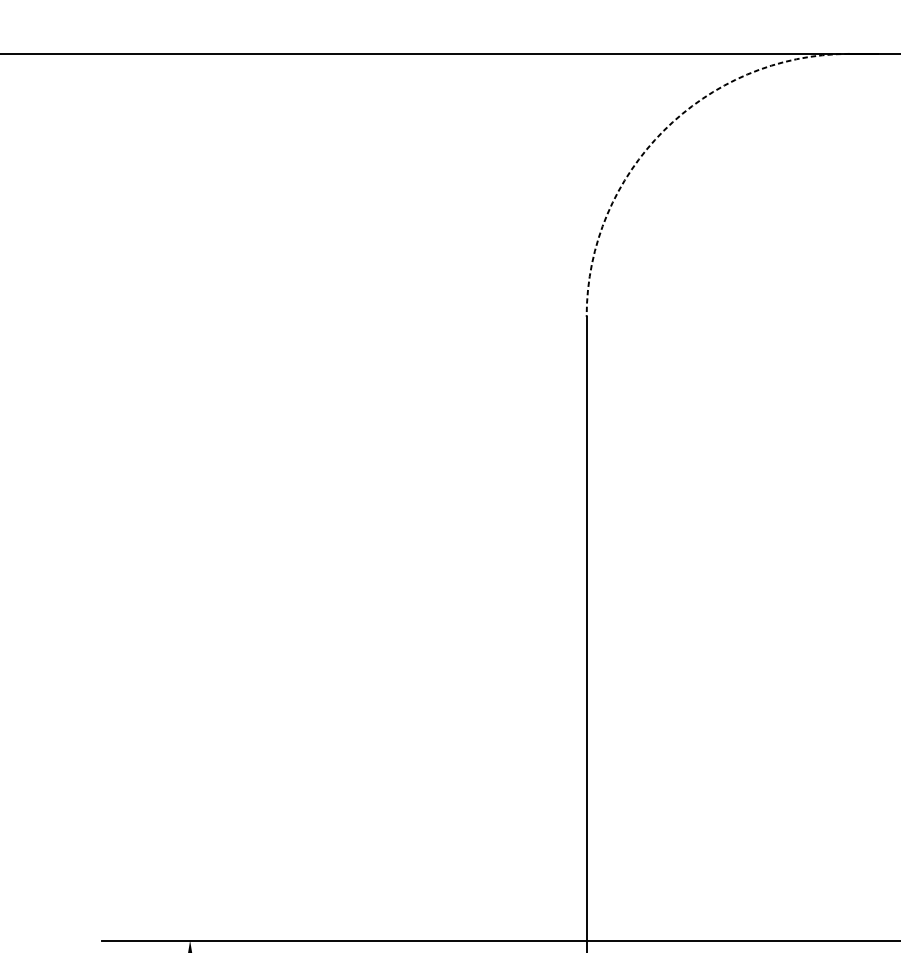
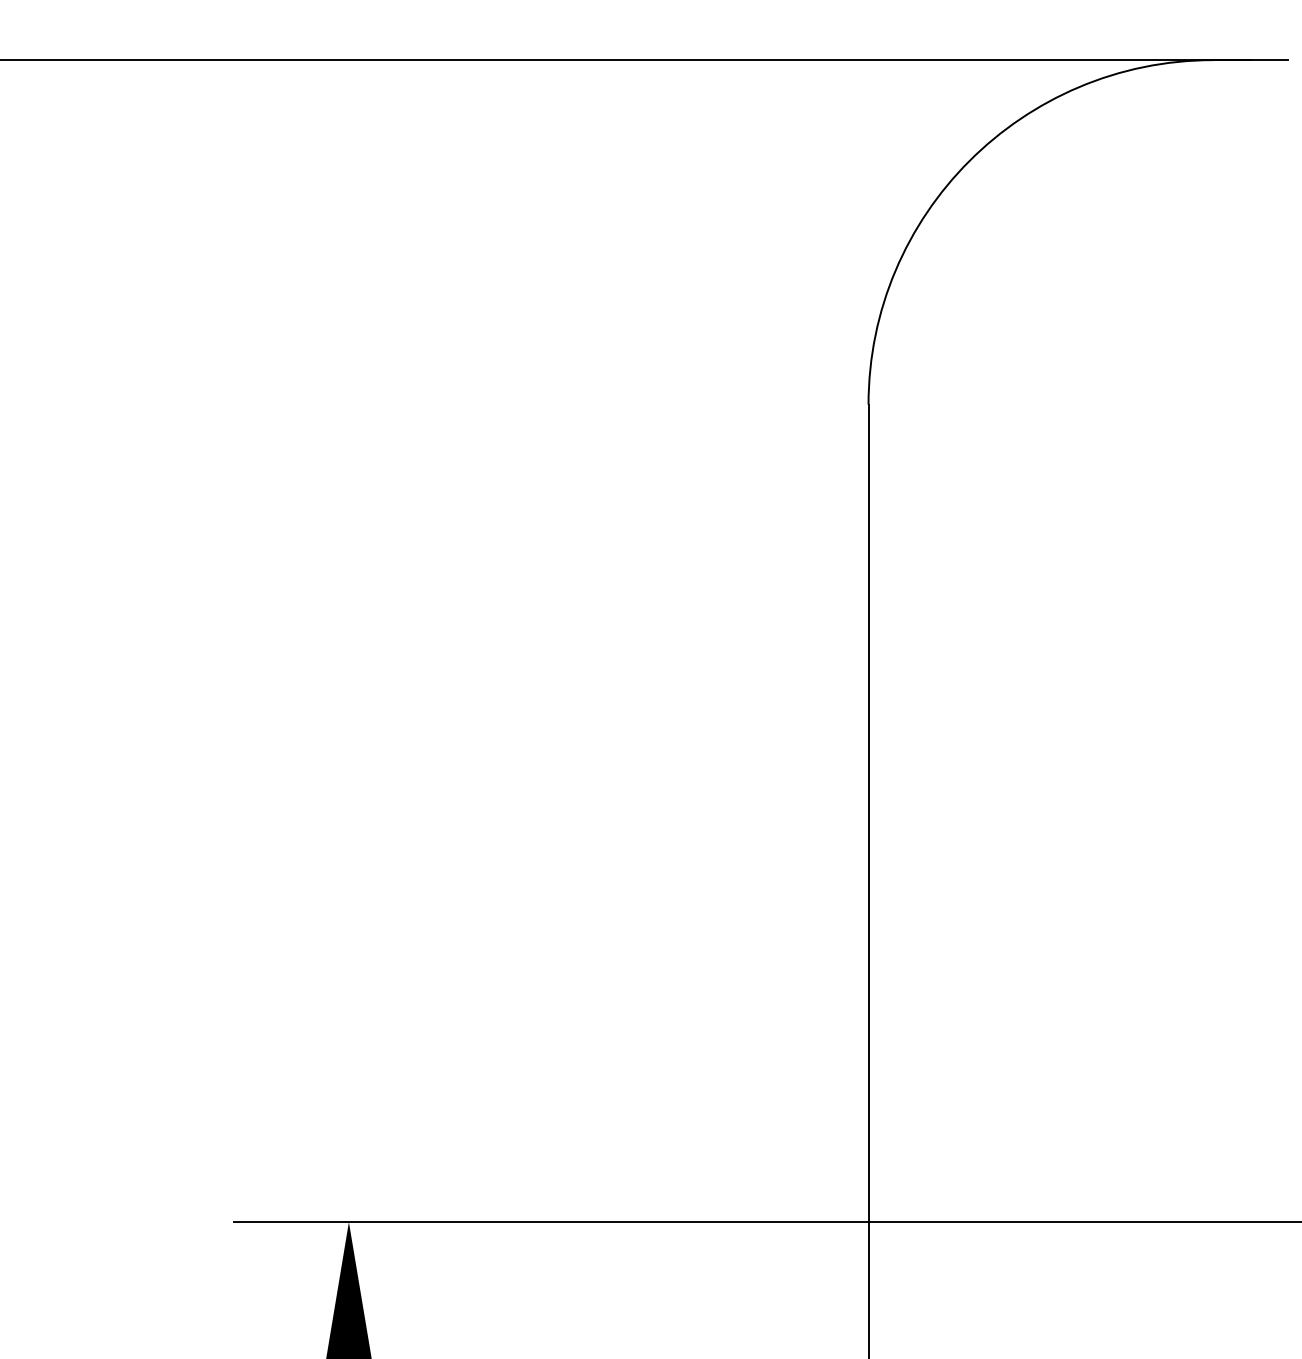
arc: (663, 131) -> (969, 161), dashed -> solid

